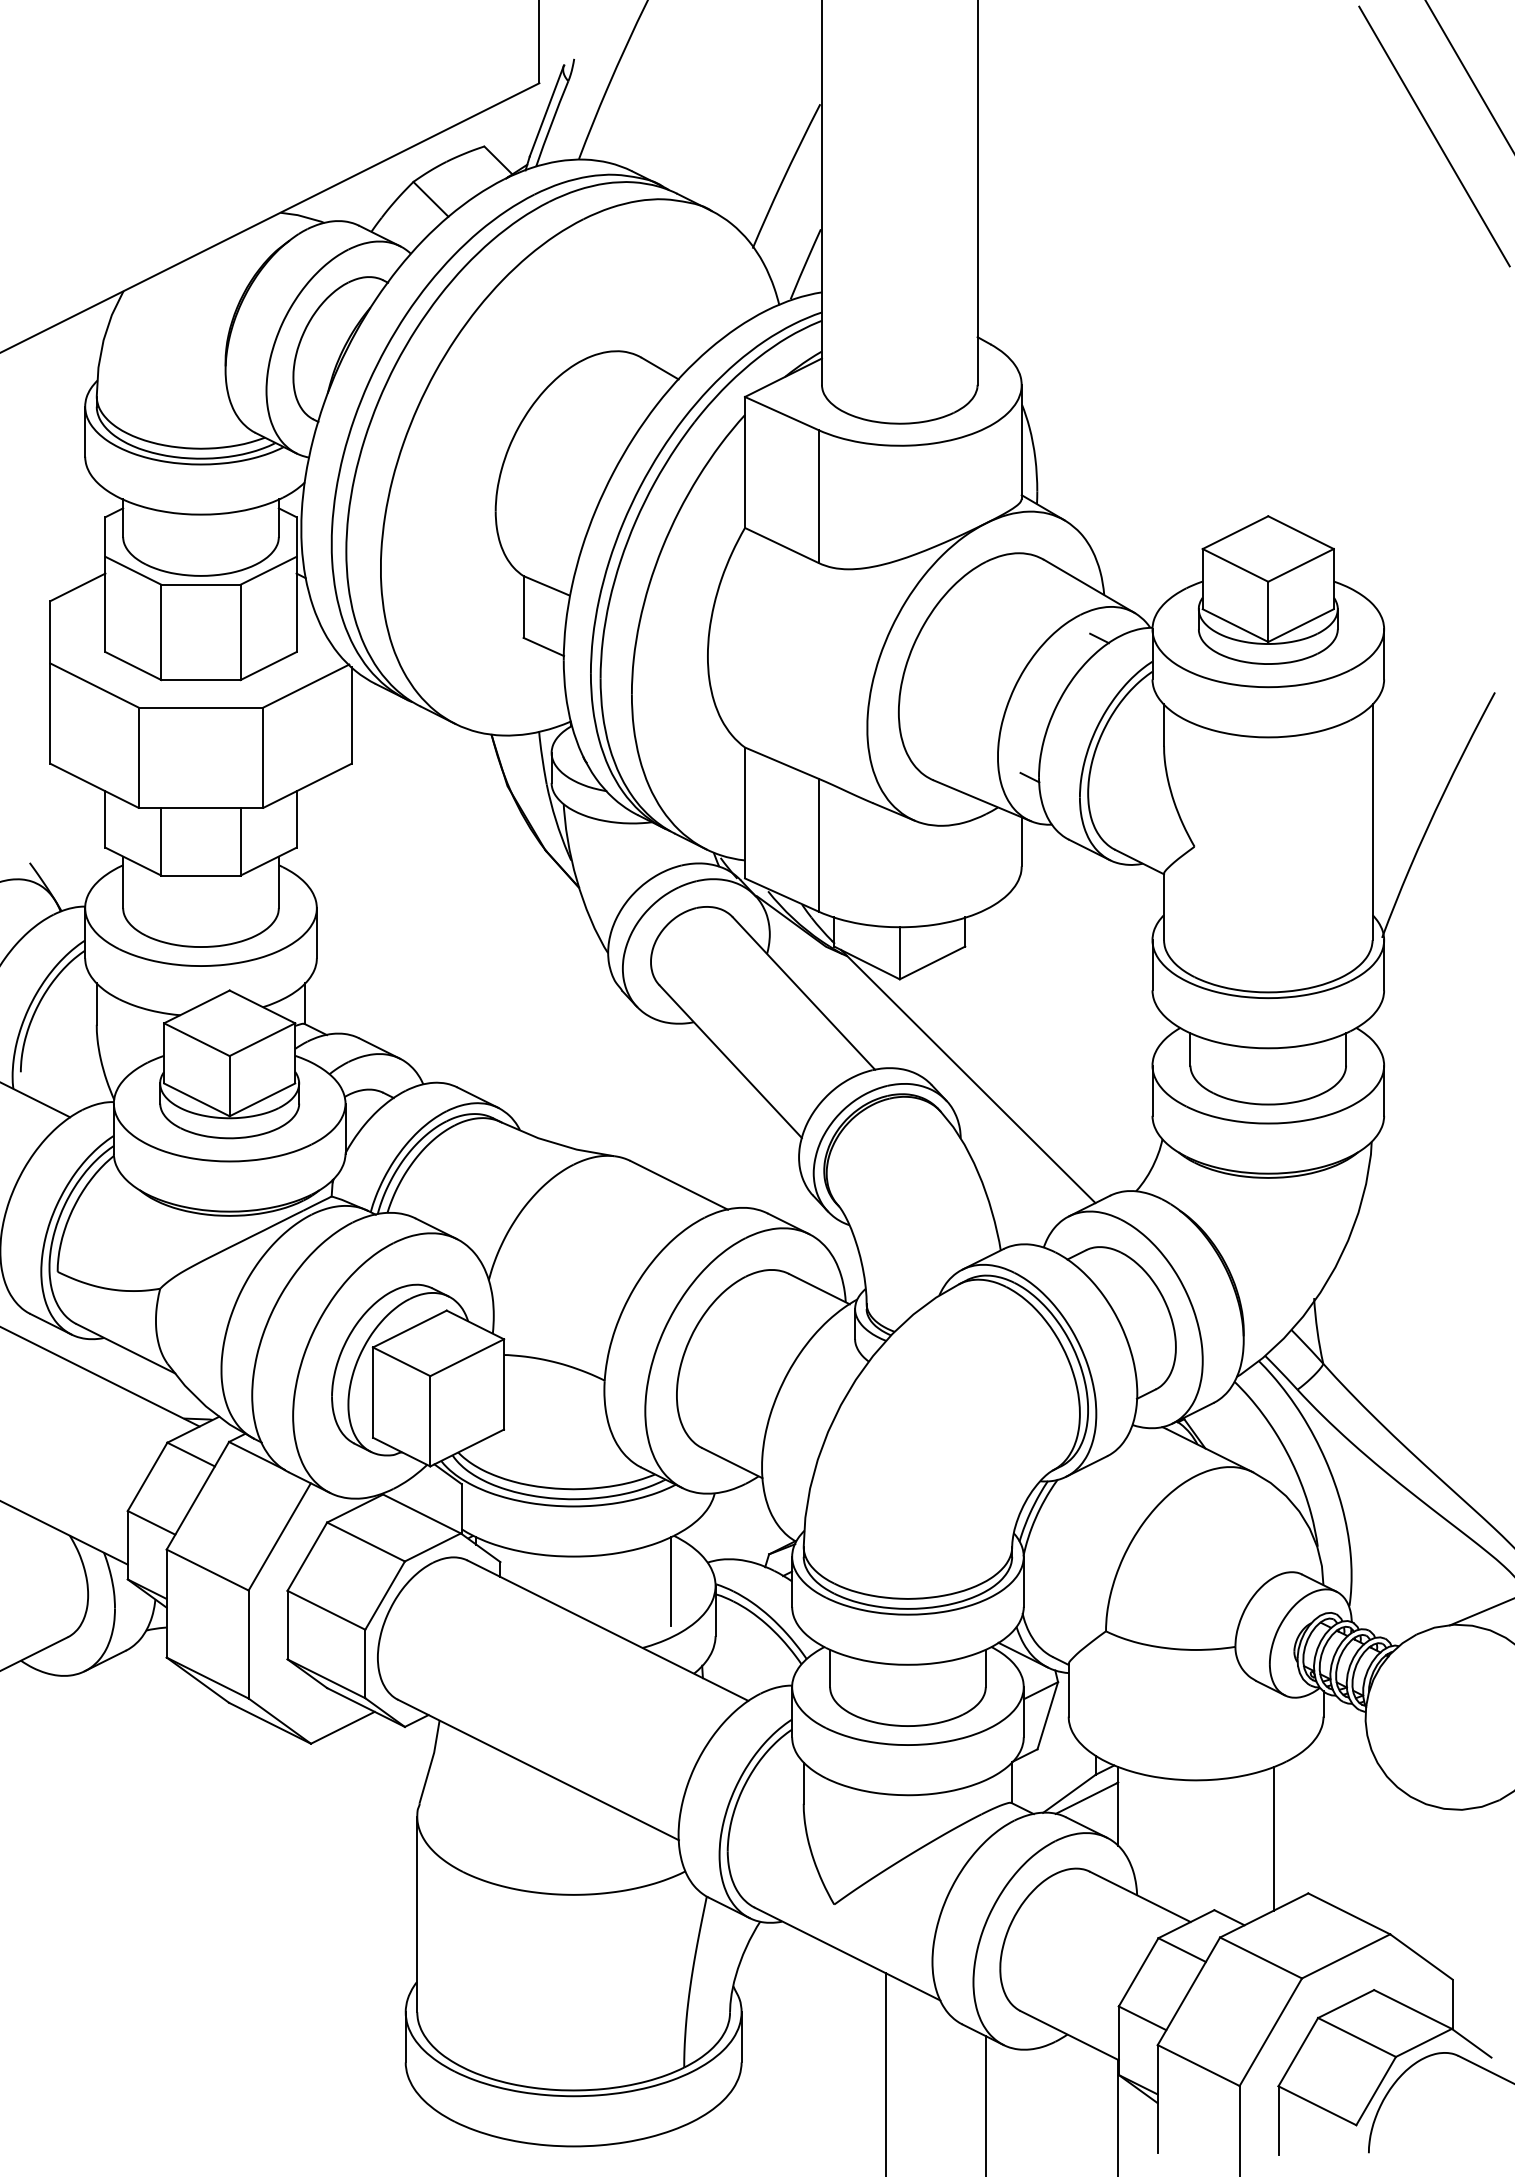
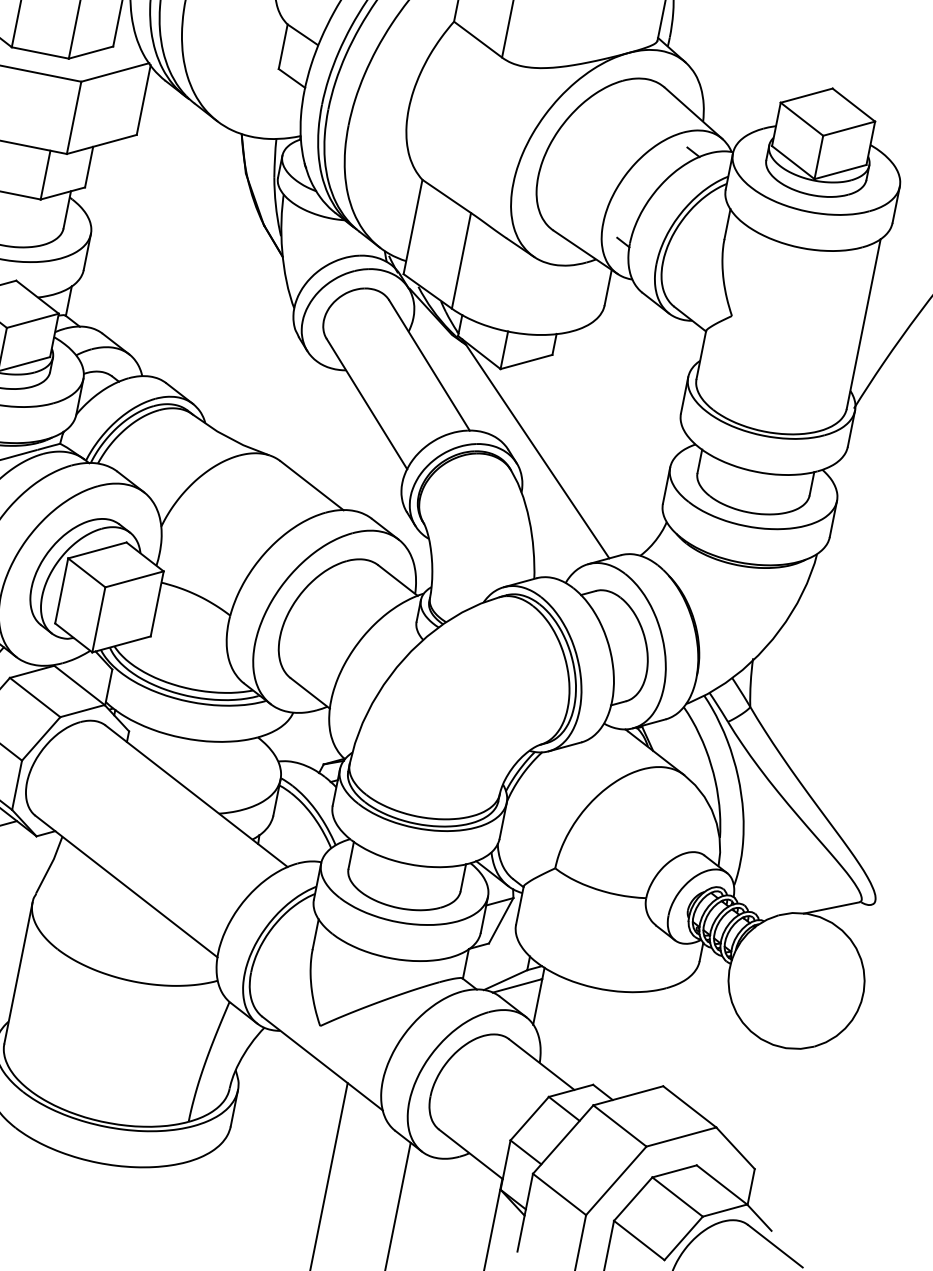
line: (670, 1581) -> (248, 769), removed
line: (1273, 1838) -> (646, 1041), removed

